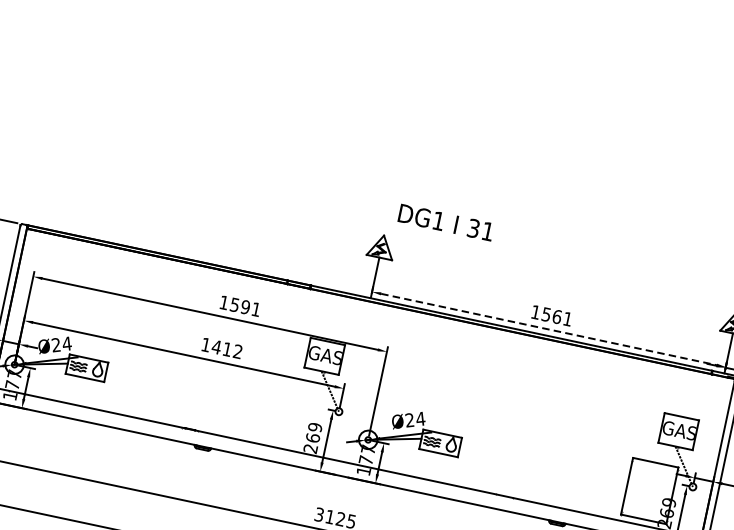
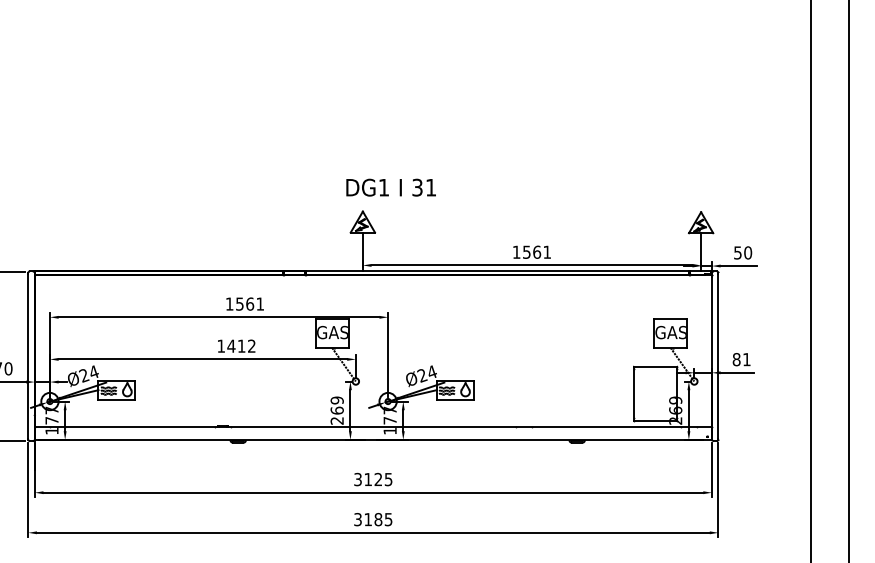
text: (445, 222) -> (390, 187), moved
text: (246, 306) -> (250, 303), 1591 -> 1561
line: (549, 329) -> (532, 265), dashed -> solid

